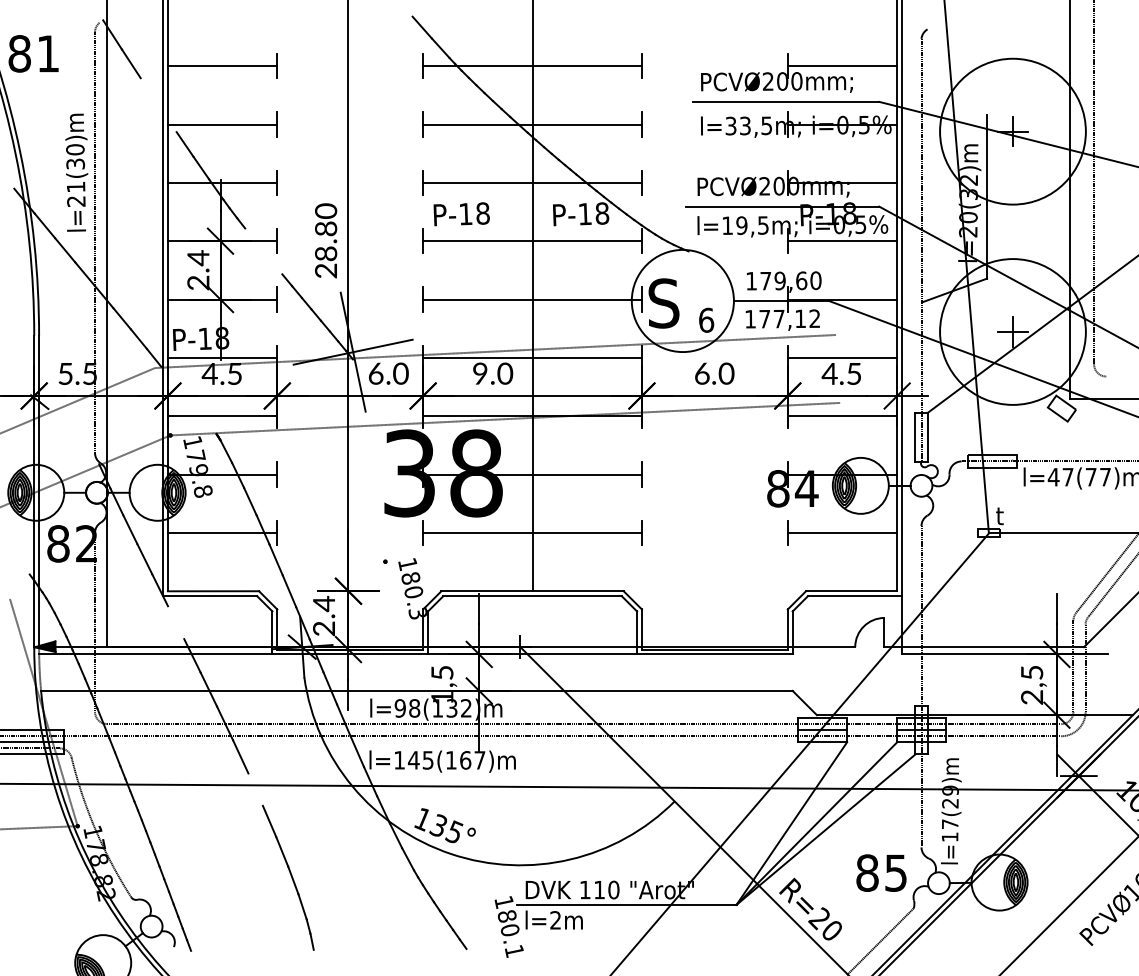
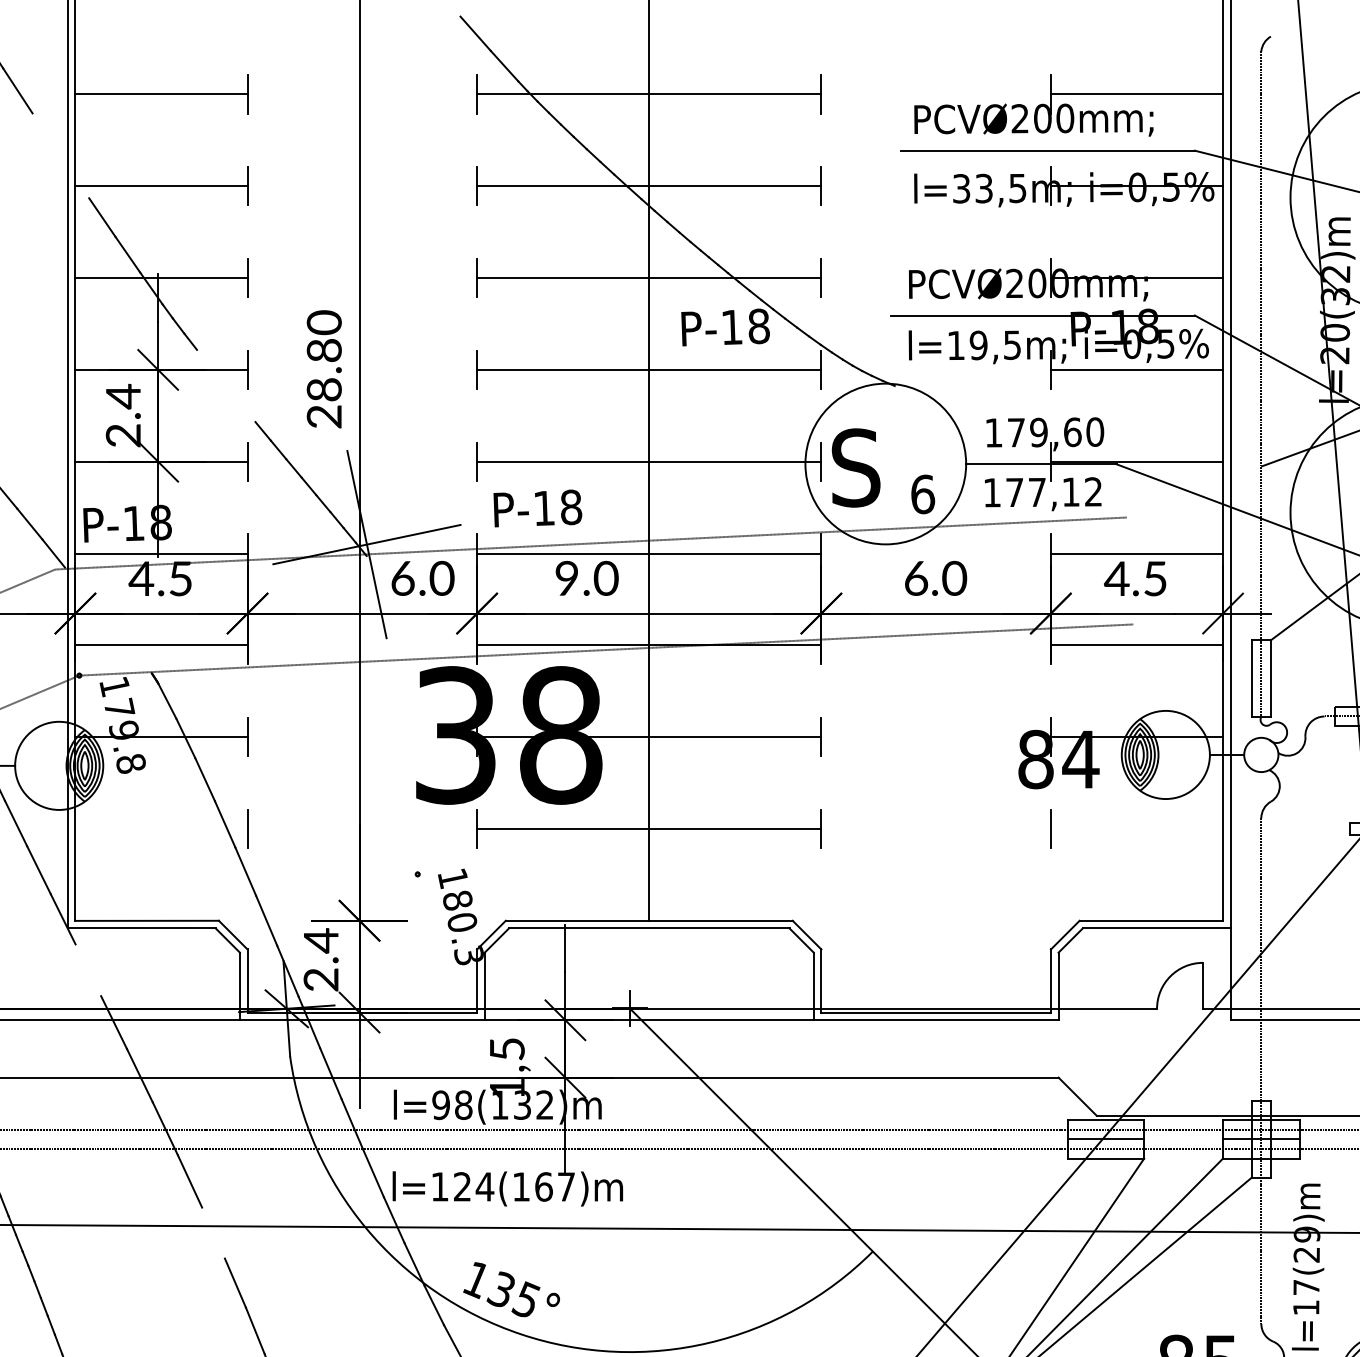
text: (461, 214) -> (537, 508), moved
line: (222, 532) -> (161, 828), removed
line: (842, 532) -> (1137, 828), removed
text: (421, 760) -> (474, 1187), l=145(167)m -> l=124(167)m

